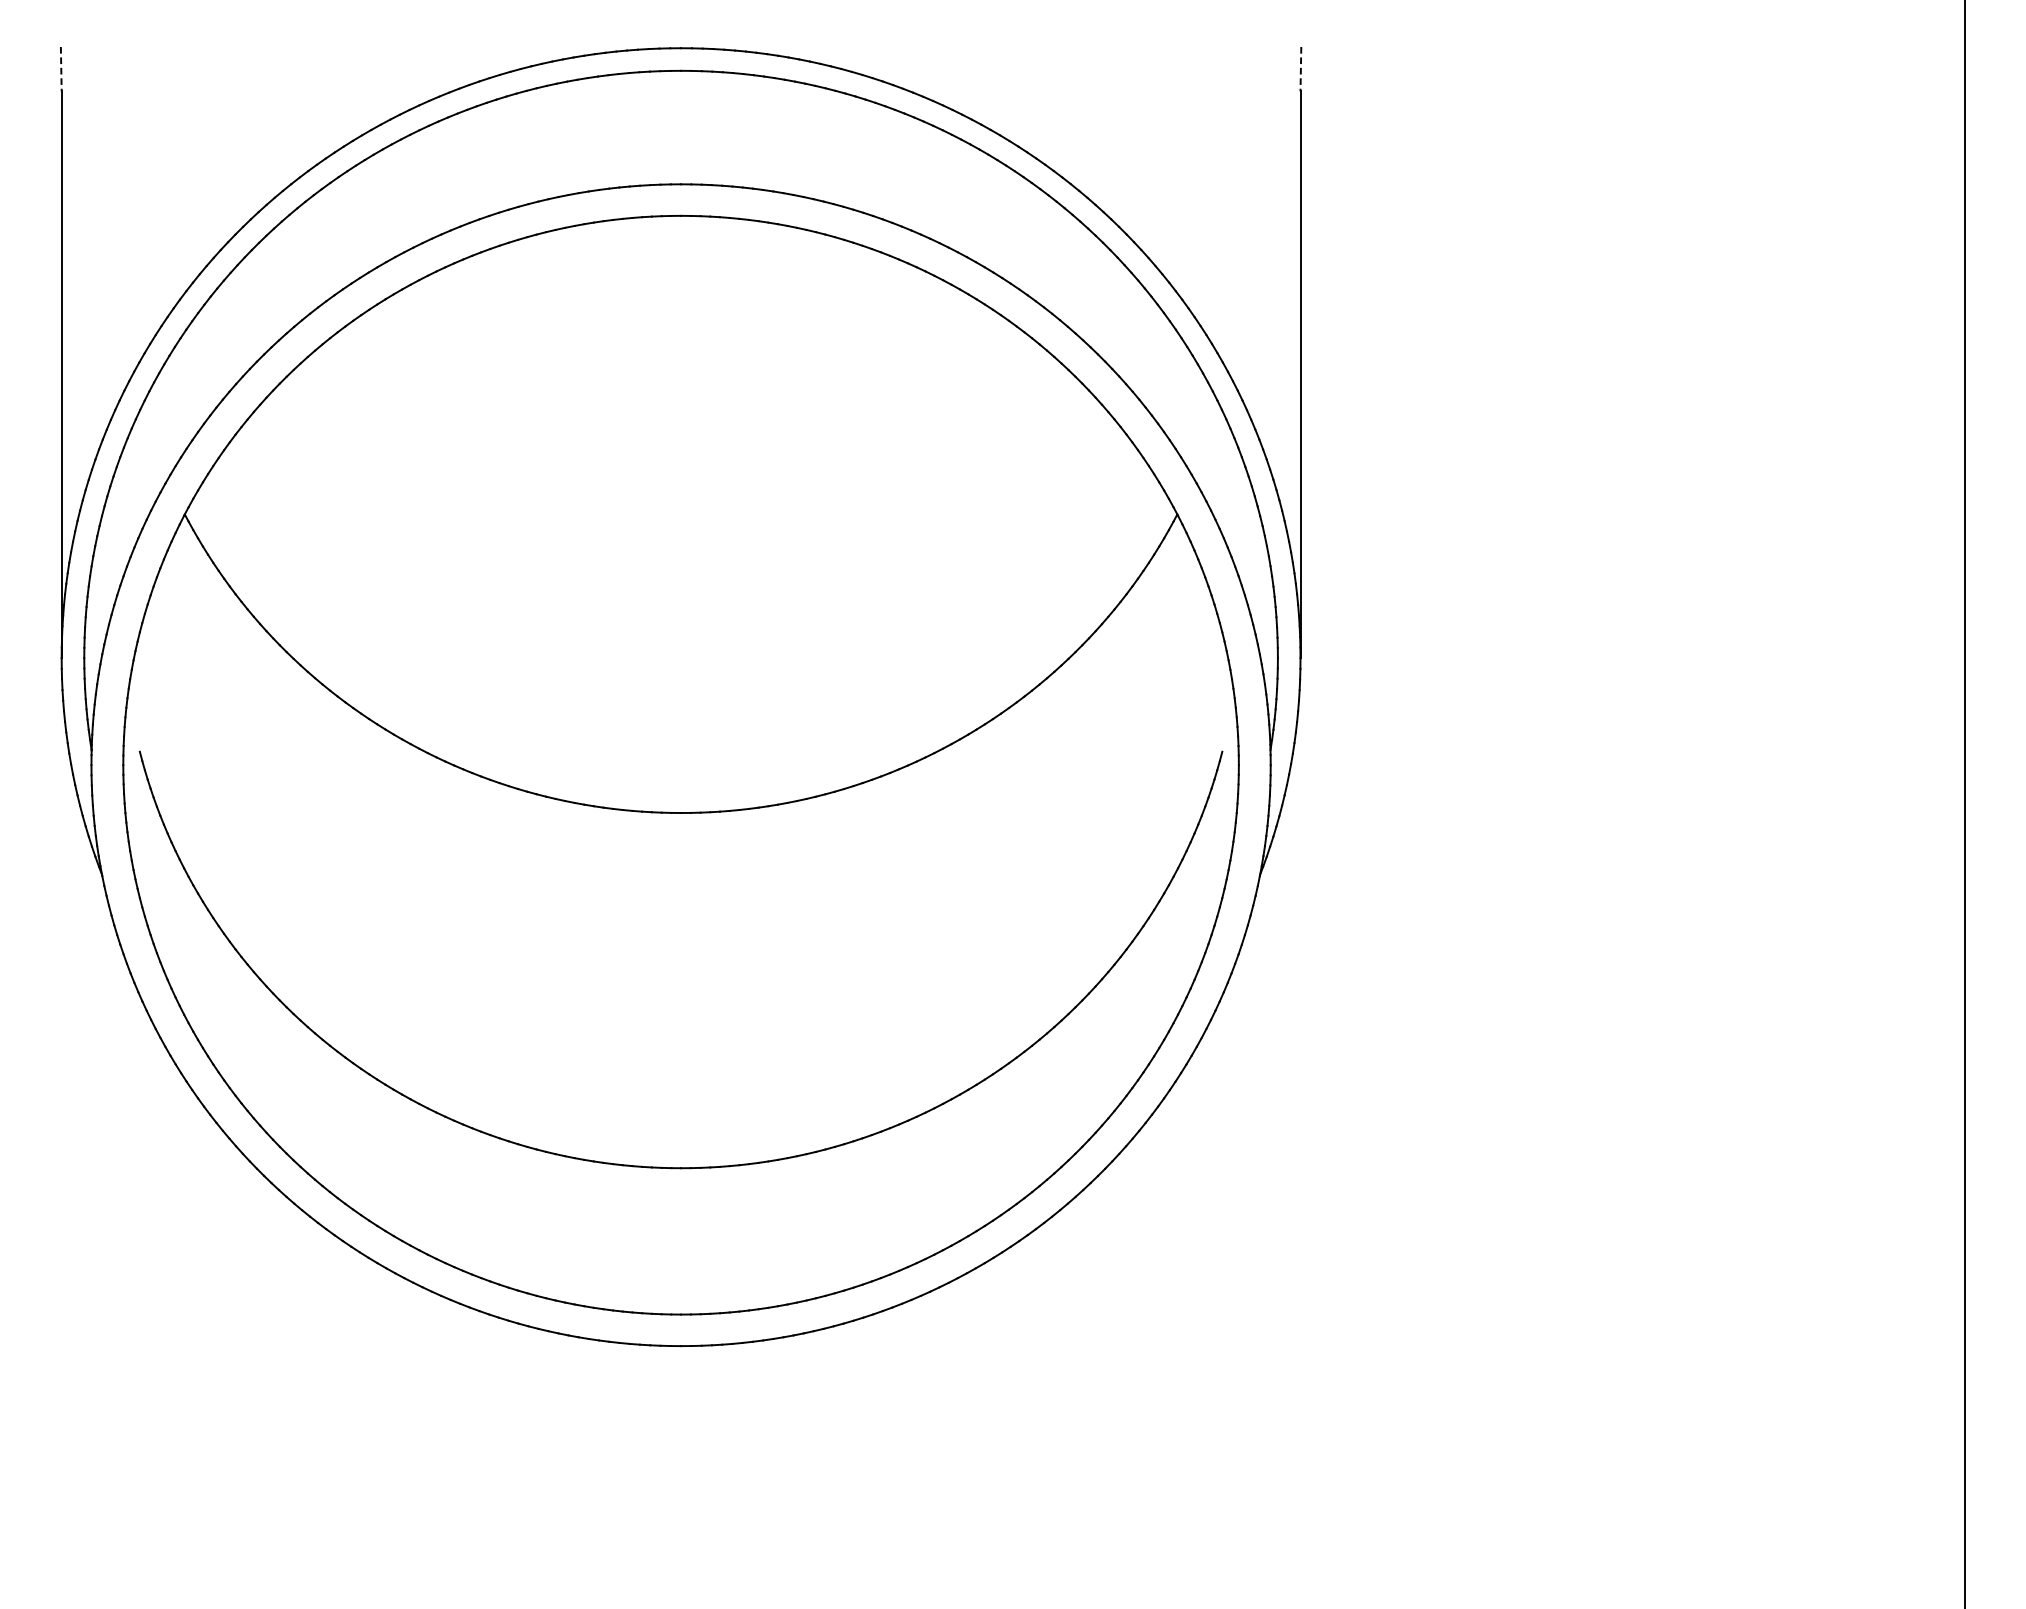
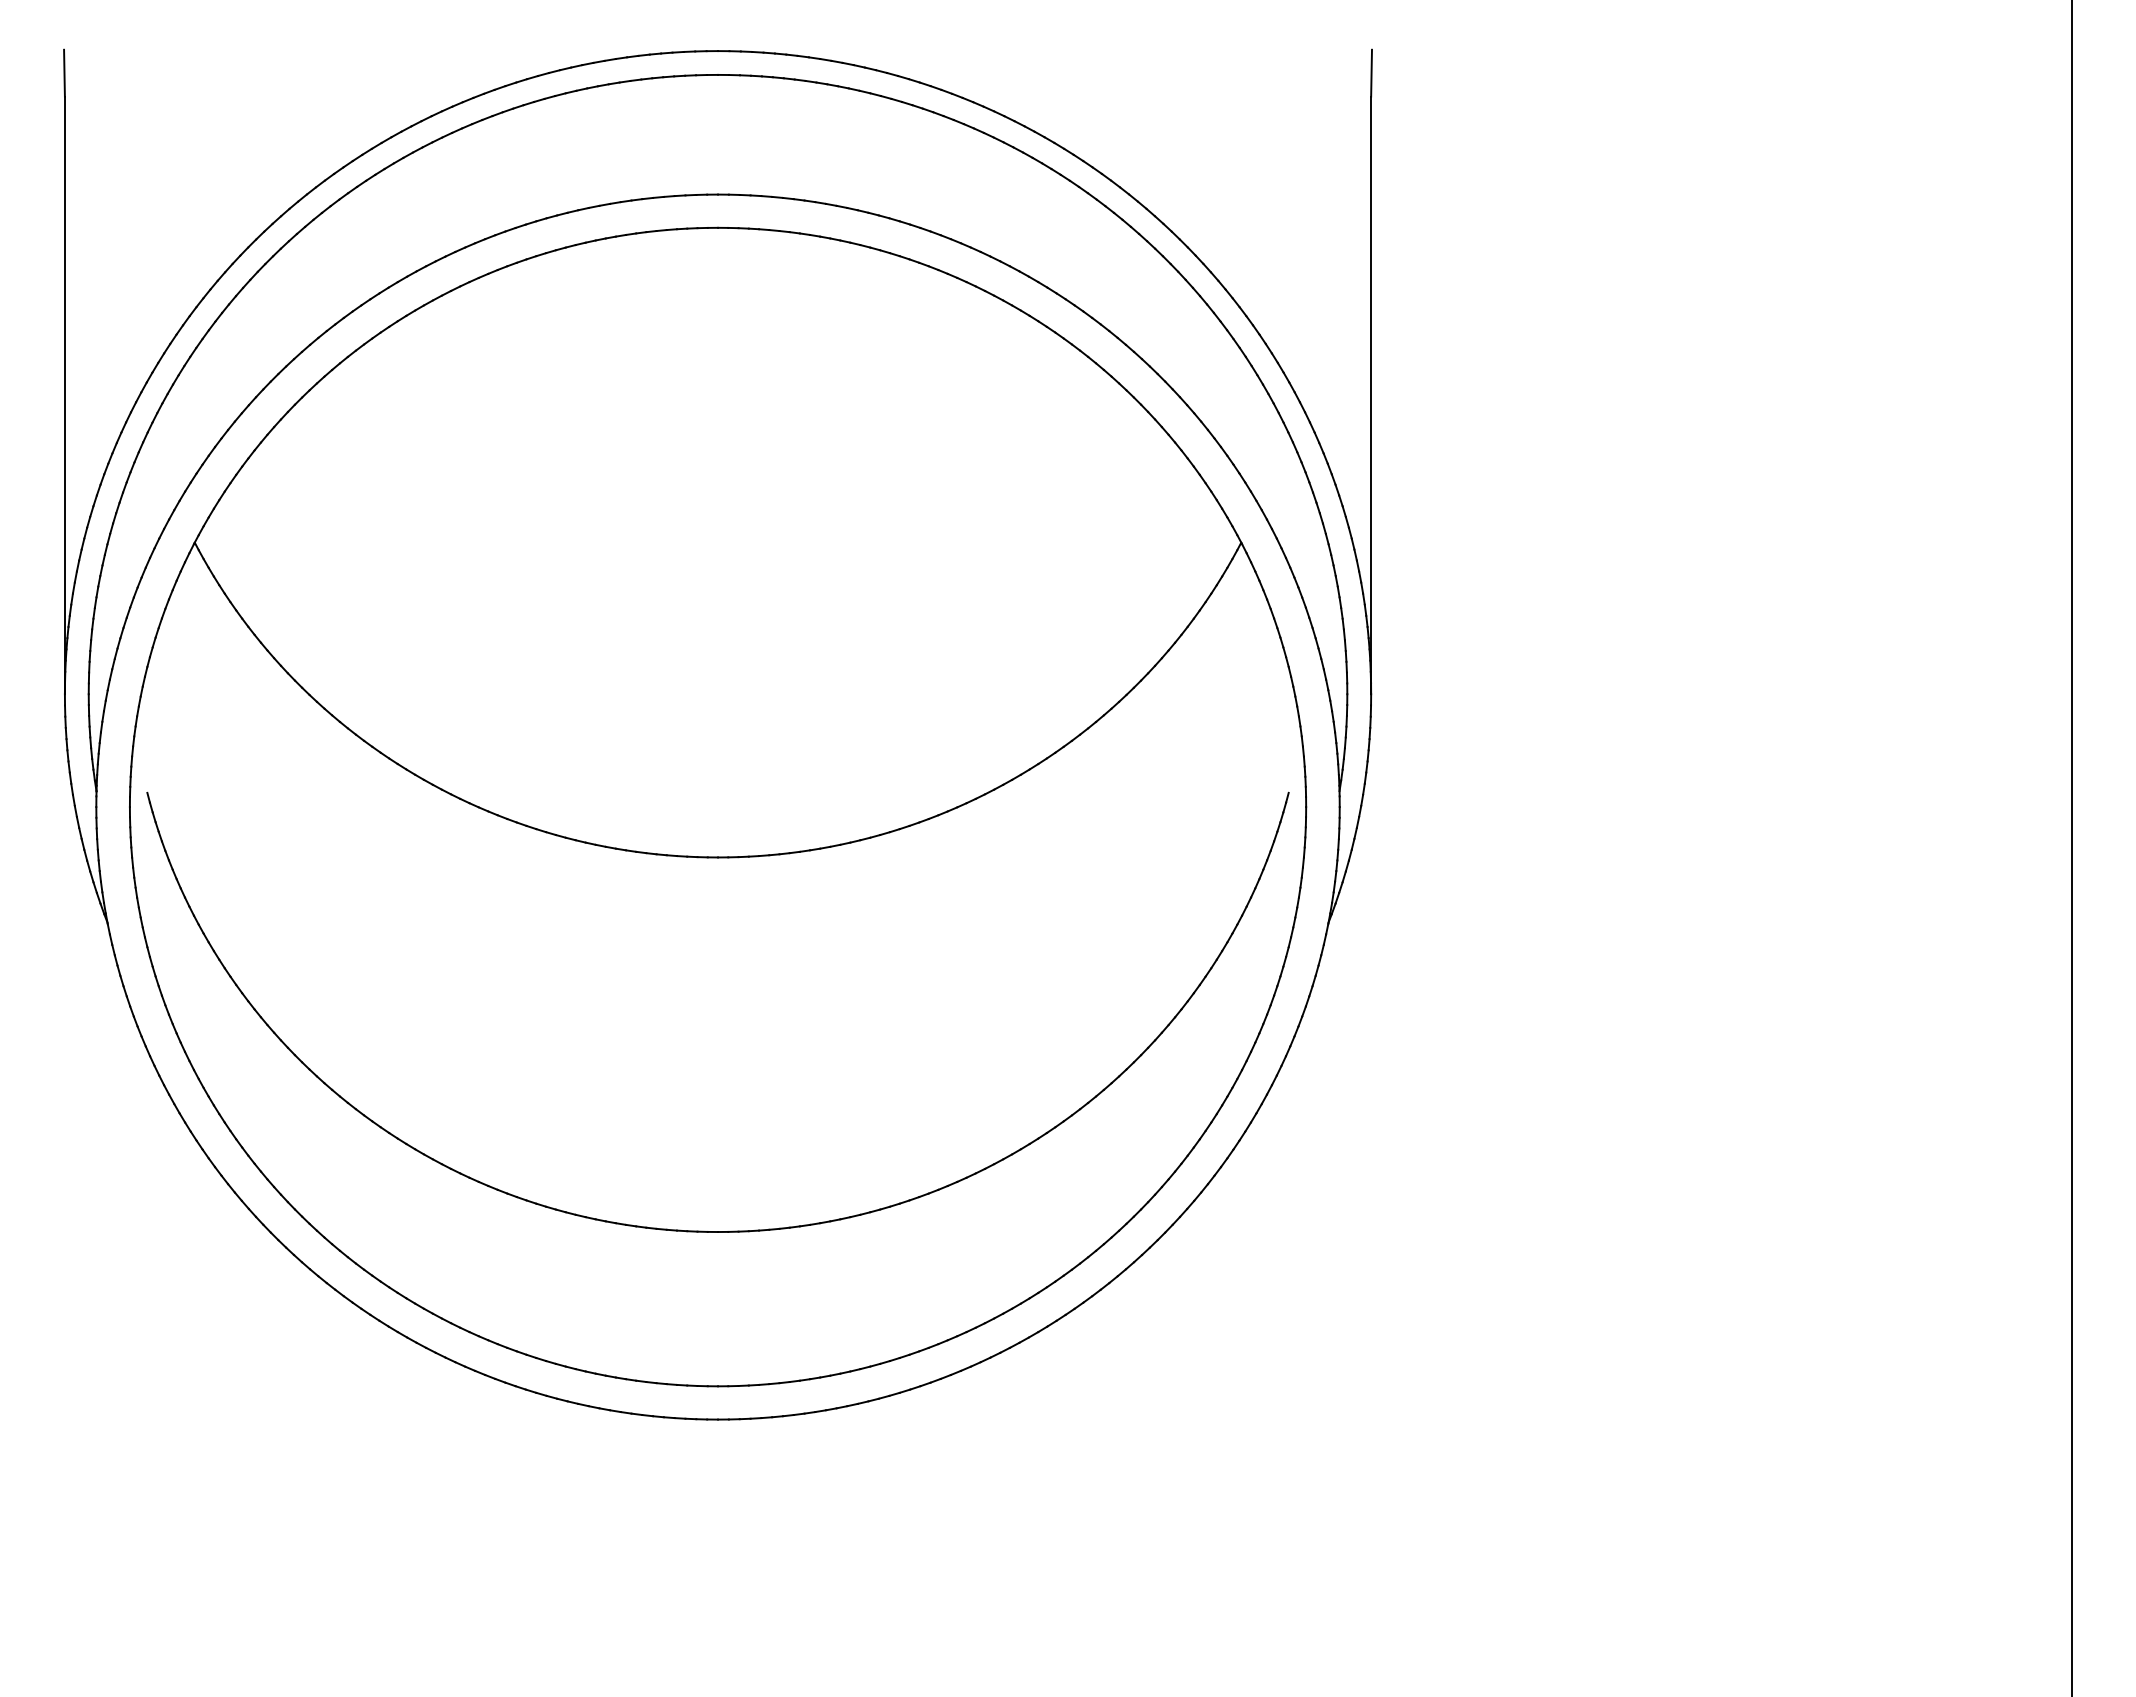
line: (61, 69) -> (64, 73), dashed -> solid
line: (1300, 69) -> (1371, 73), dashed -> solid

